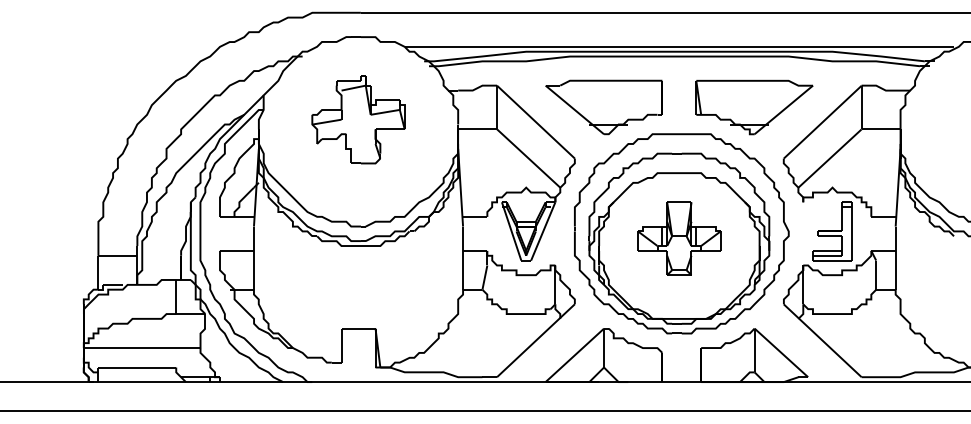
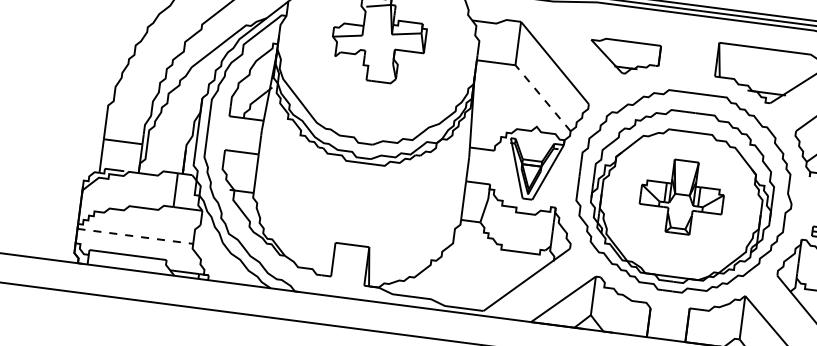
part: (603, 107) -> (623, 57), size x0.6
line: (528, 158) -> (542, 98), solid -> dashed
line: (142, 348) -> (135, 236), solid -> dashed

